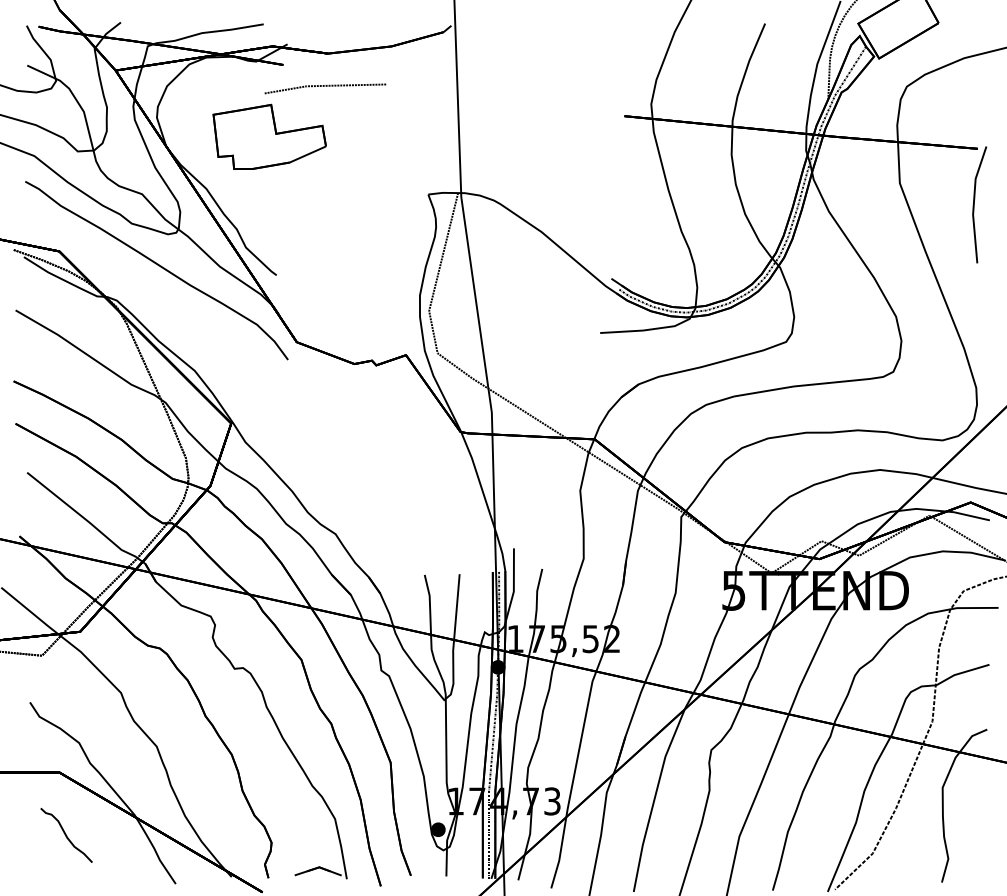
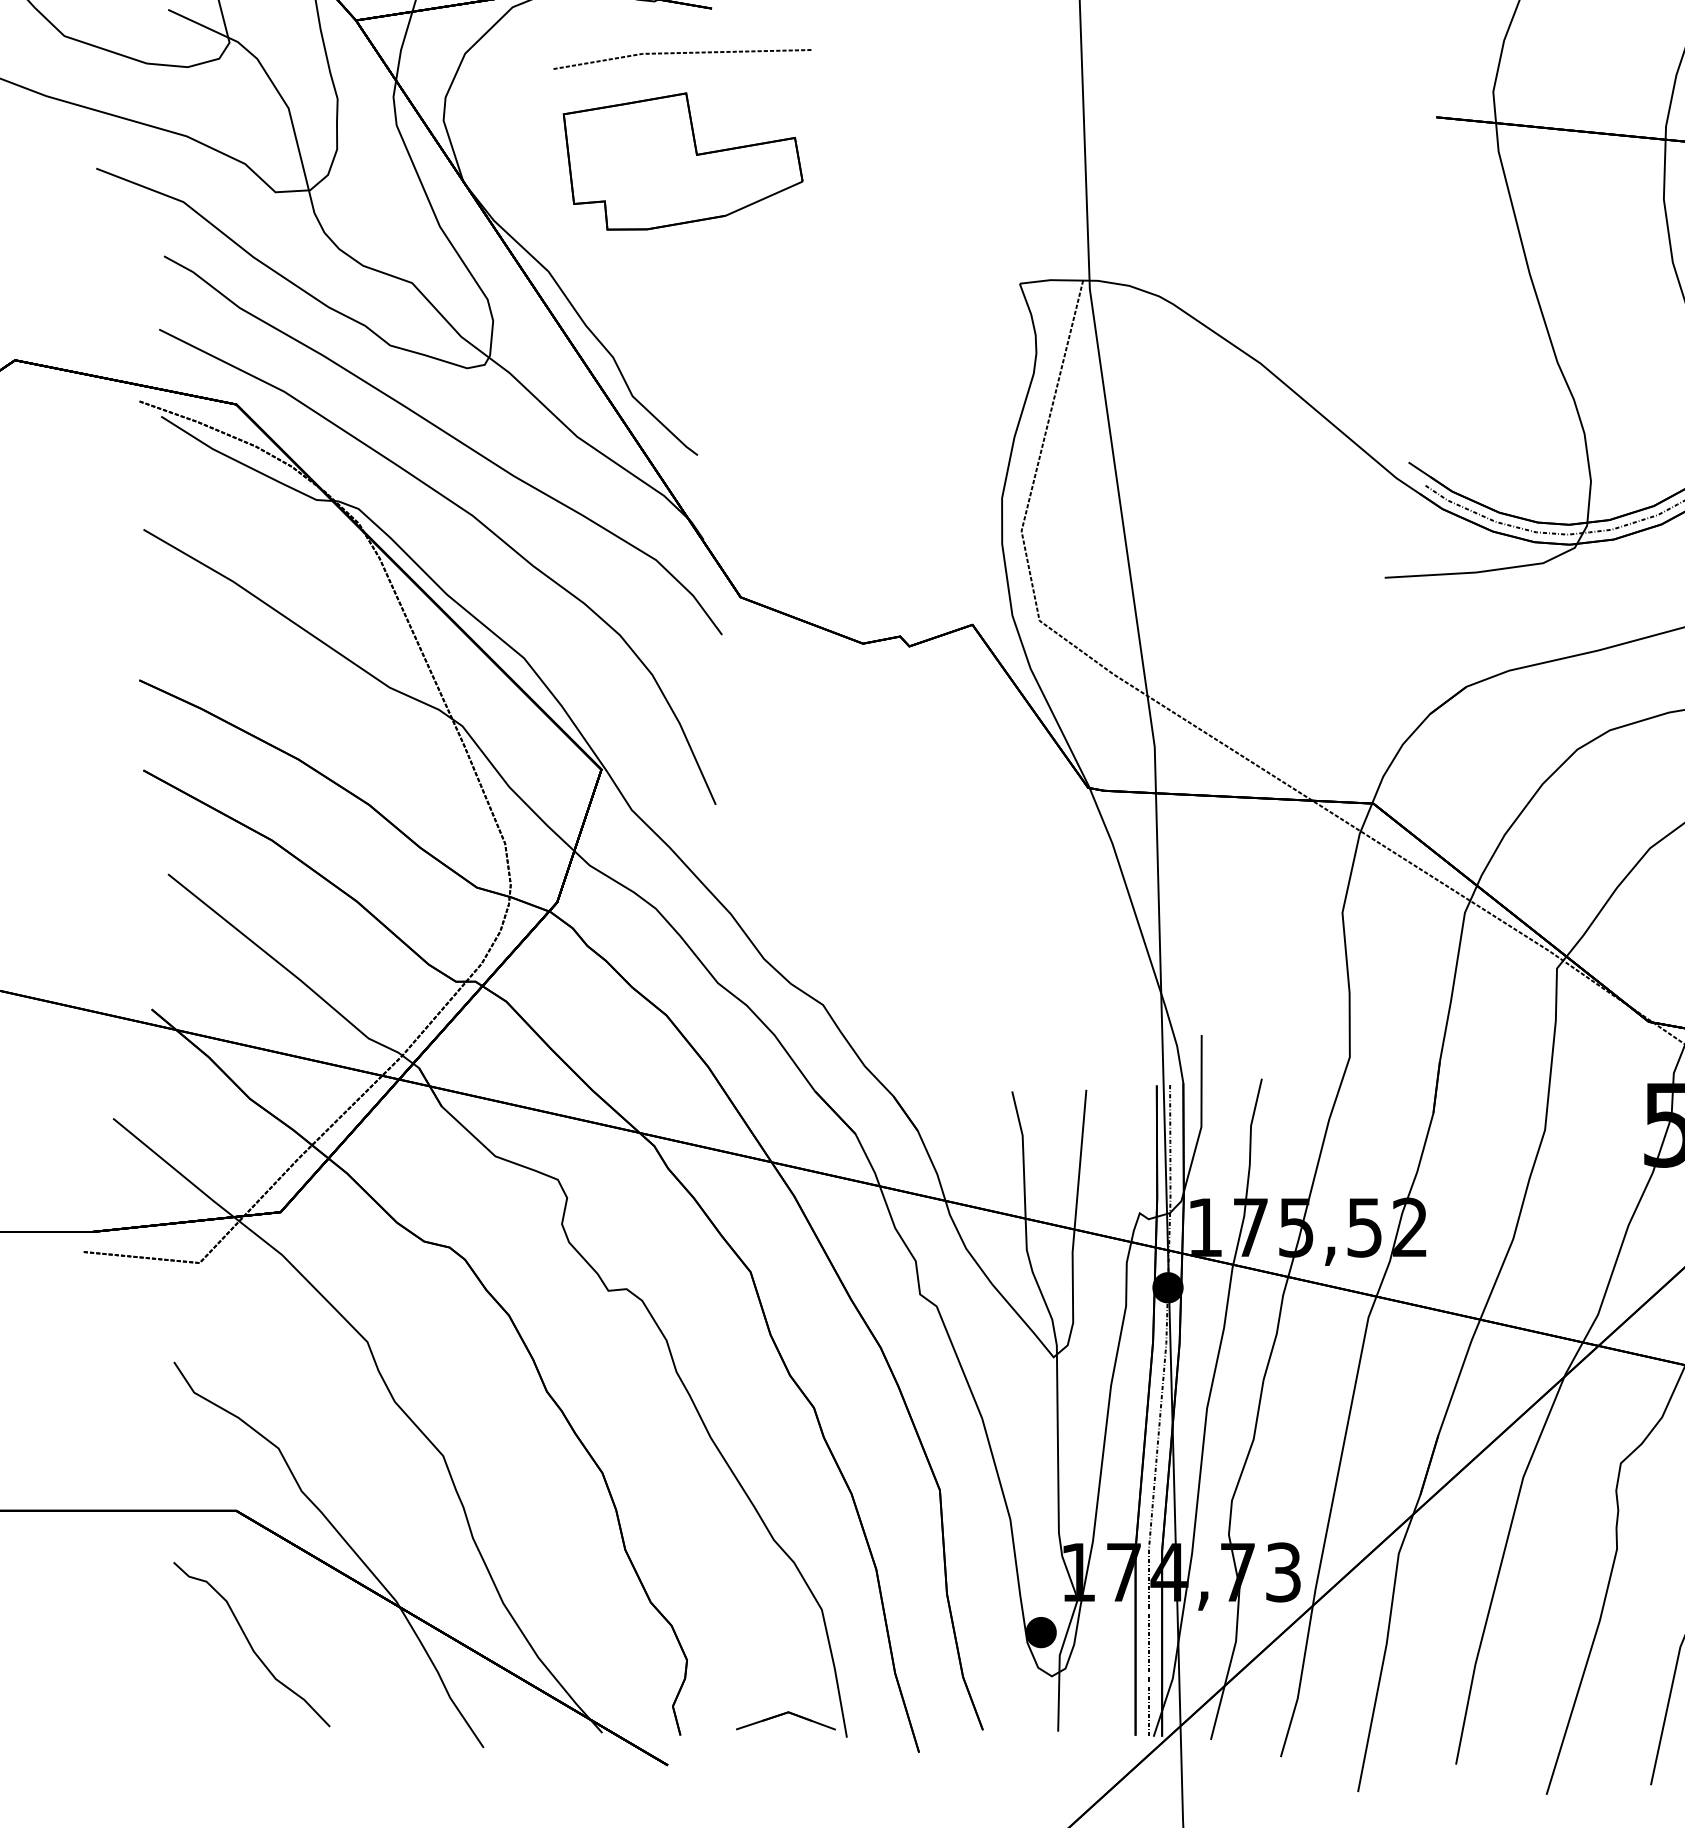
line: (325, 86) -> (682, 54), moved
part: (169, 304) -> (470, 517), added
part: (66, 835) -> (251, 1644), size x1.43

